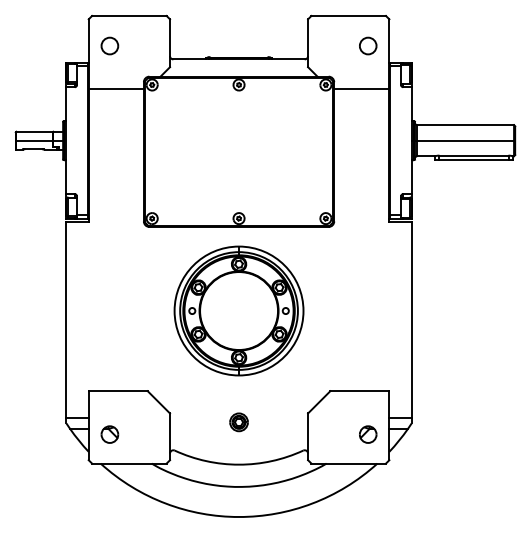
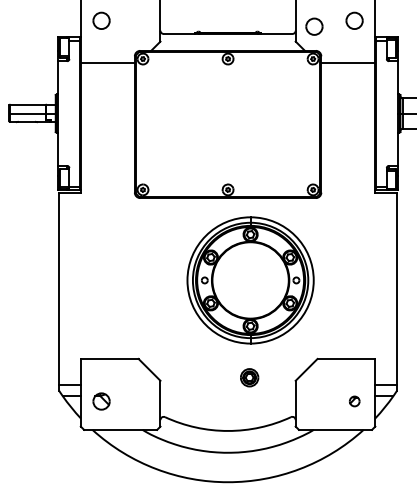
part: (327, 51) -> (314, 26), added
part: (238, 310) -> (250, 279), moved
part: (238, 422) -> (249, 377), moved
part: (368, 434) -> (354, 401), size x0.6

